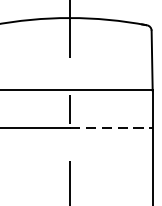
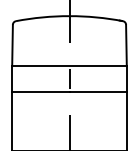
line: (111, 128) -> (98, 92), dashed -> solid

